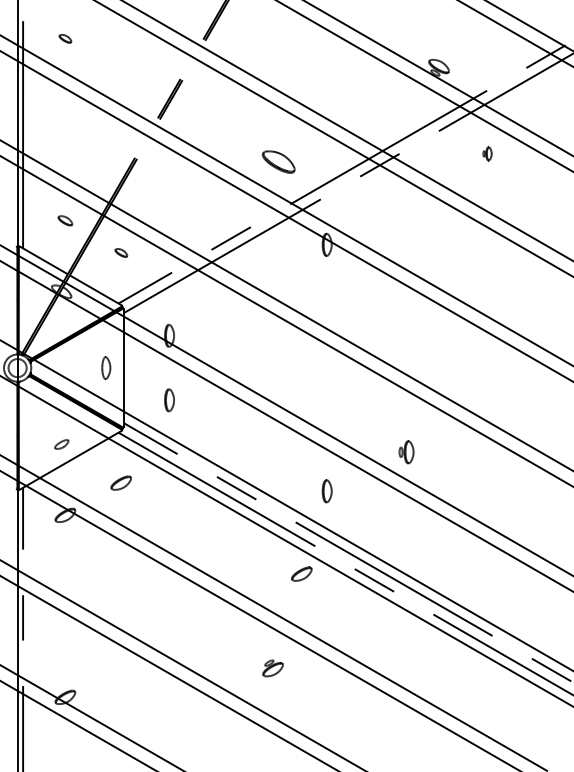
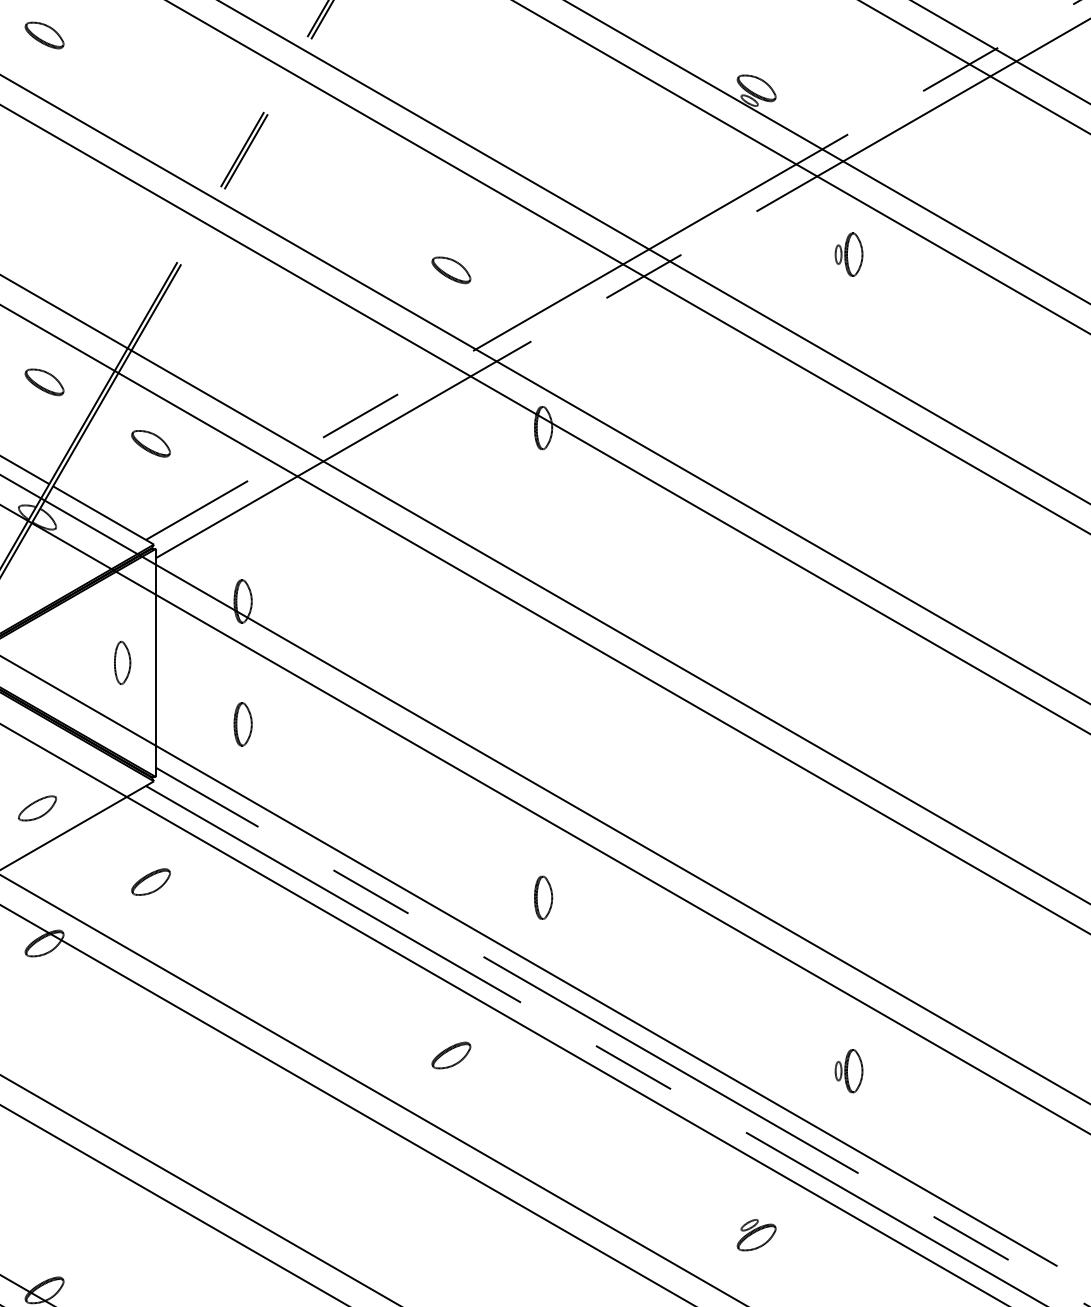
part: (65, 38) -> (44, 34), size x1.67
part: (487, 153) -> (848, 254), size x1.67
part: (278, 161) -> (450, 269), size x0.62
part: (65, 220) -> (44, 381), size x1.43
part: (121, 252) -> (151, 442), size x1.67
part: (61, 444) -> (37, 808), size x1.43
part: (406, 452) -> (848, 1071), moved
part: (301, 573) -> (450, 1054), moved
part: (272, 668) -> (755, 1235), moved

